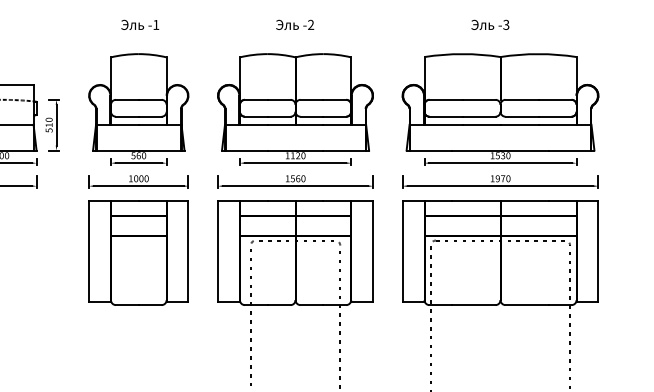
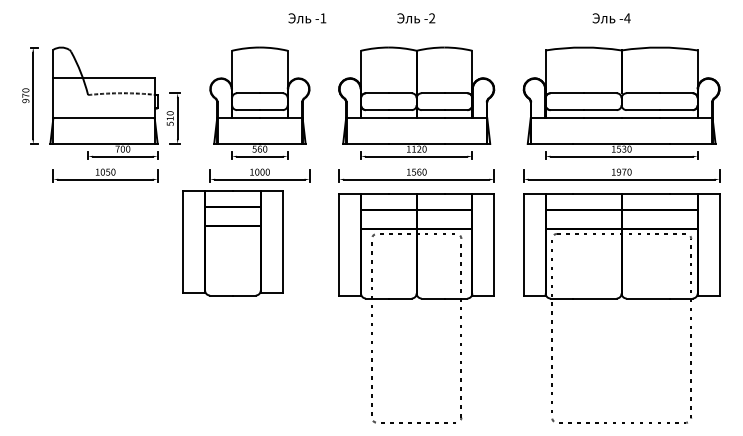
text: (140, 25) -> (307, 18), moved
text: (506, 25) -> (627, 18), -3 -> -4
part: (138, 253) -> (232, 243), moved

